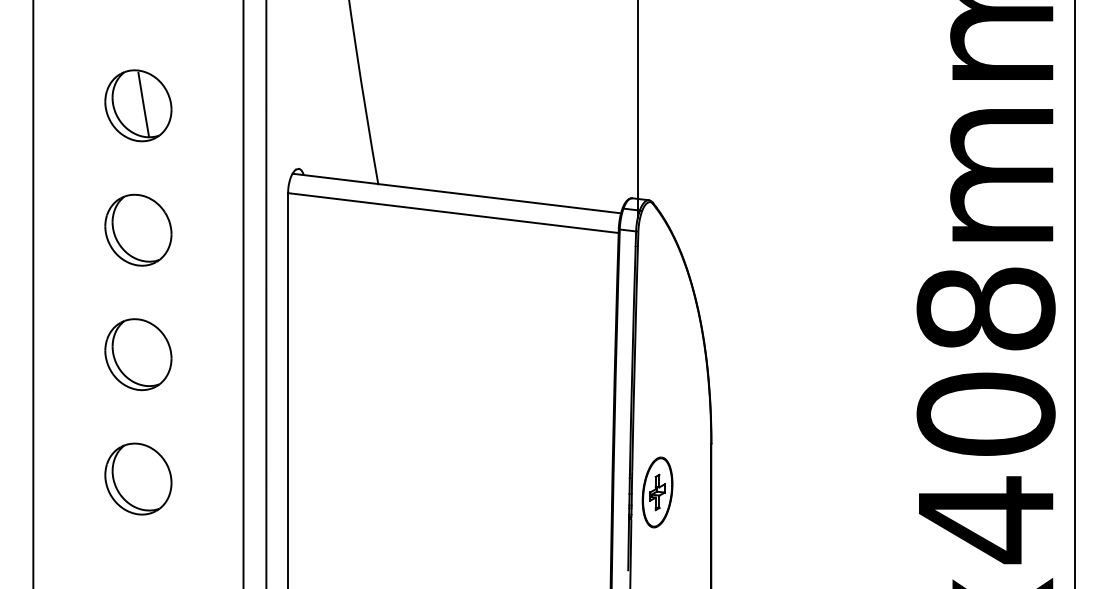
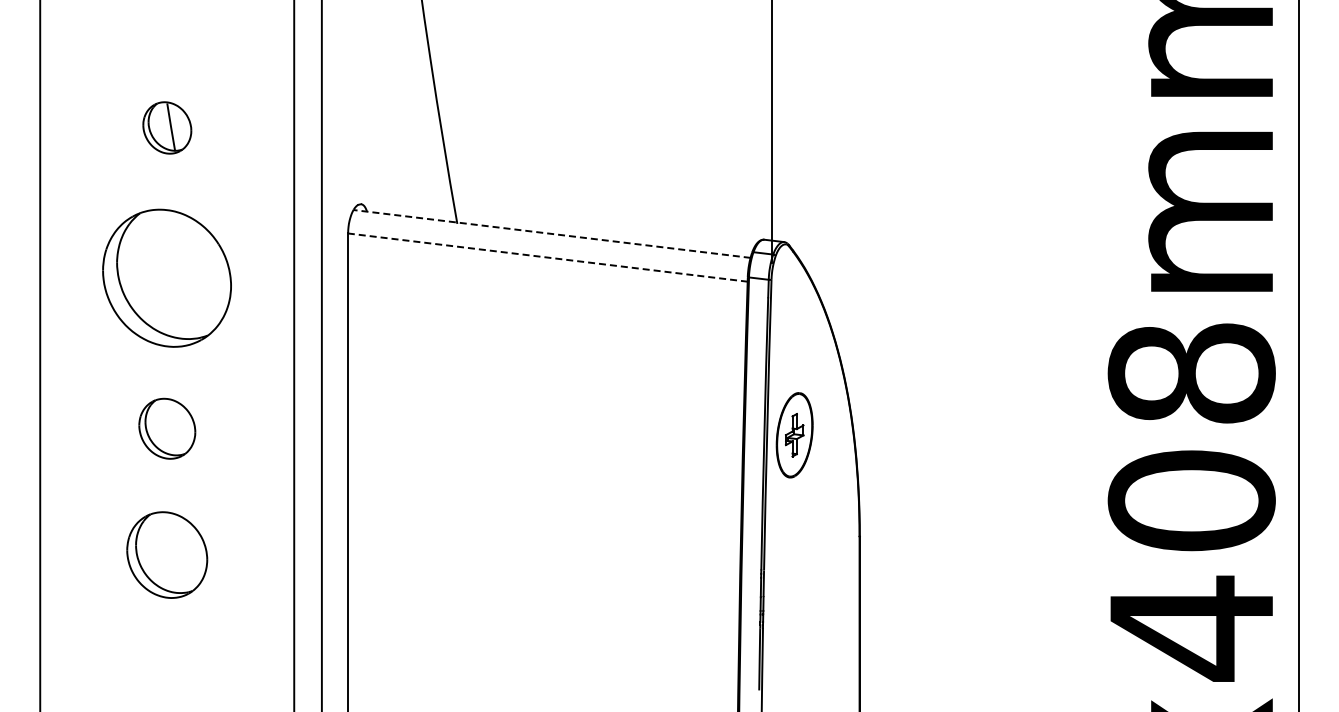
part: (138, 105) -> (167, 127), size x0.6
line: (457, 193) -> (552, 233), solid -> dashed
line: (453, 213) -> (547, 257), solid -> dashed
part: (138, 230) -> (167, 278), size x1.6
part: (138, 354) -> (167, 428), size x0.7
part: (138, 478) -> (167, 554), moved
part: (657, 492) -> (794, 435), moved

